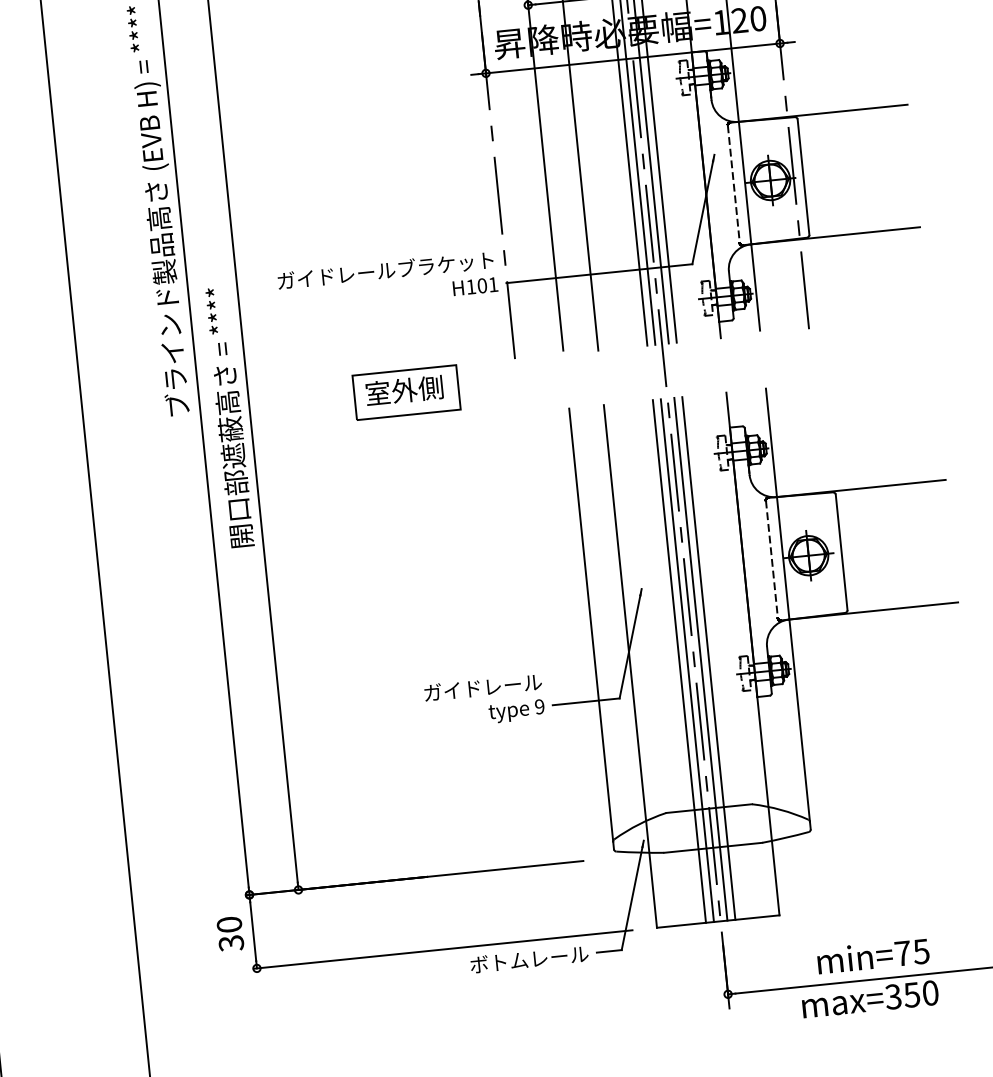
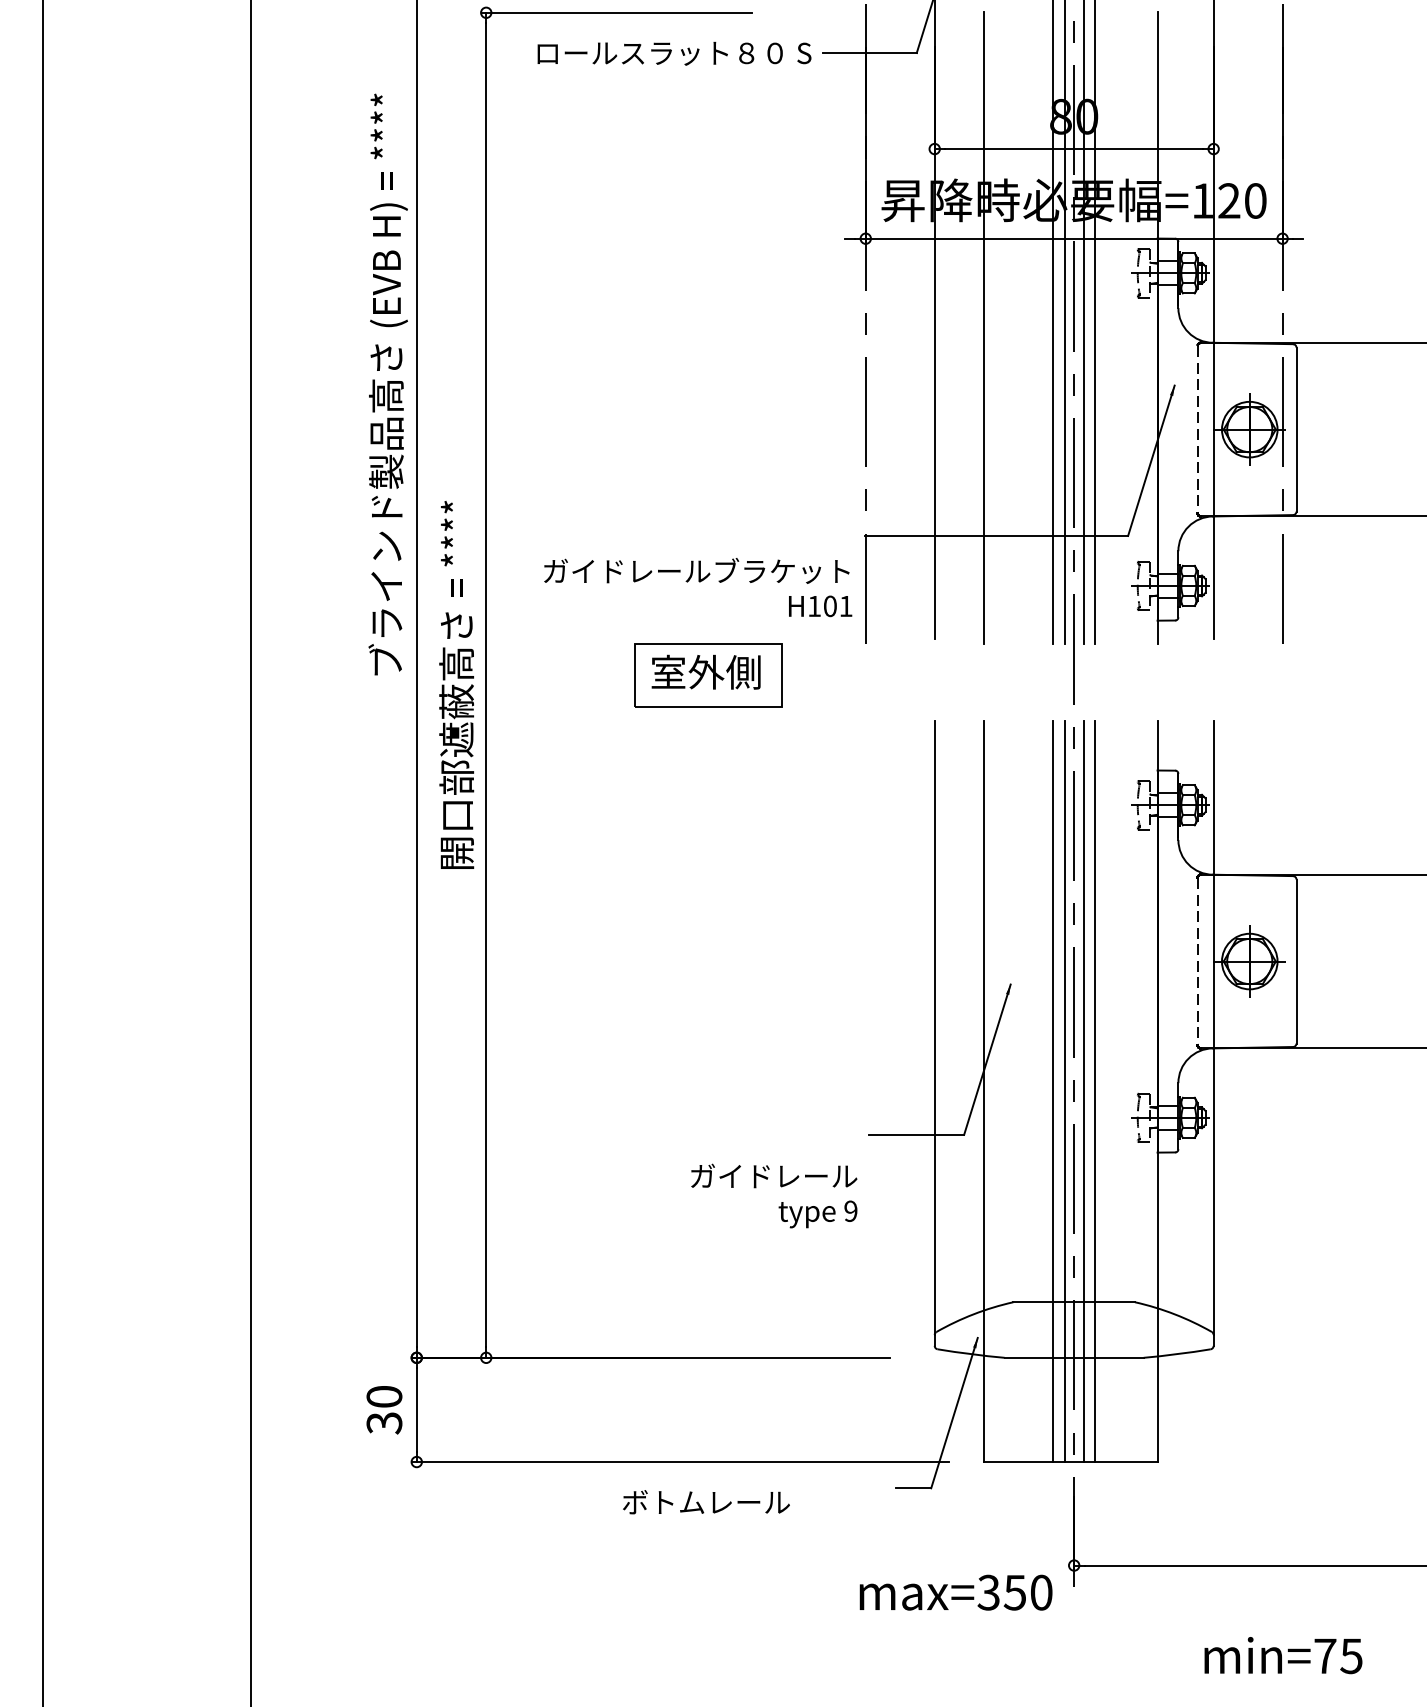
text: (388, 281) -> (698, 587), moved
text: (484, 701) -> (774, 1195), moved
text: (873, 956) -> (1283, 1655), moved
text: (529, 959) -> (706, 1502), moved
text: (869, 999) -> (955, 1592), moved

